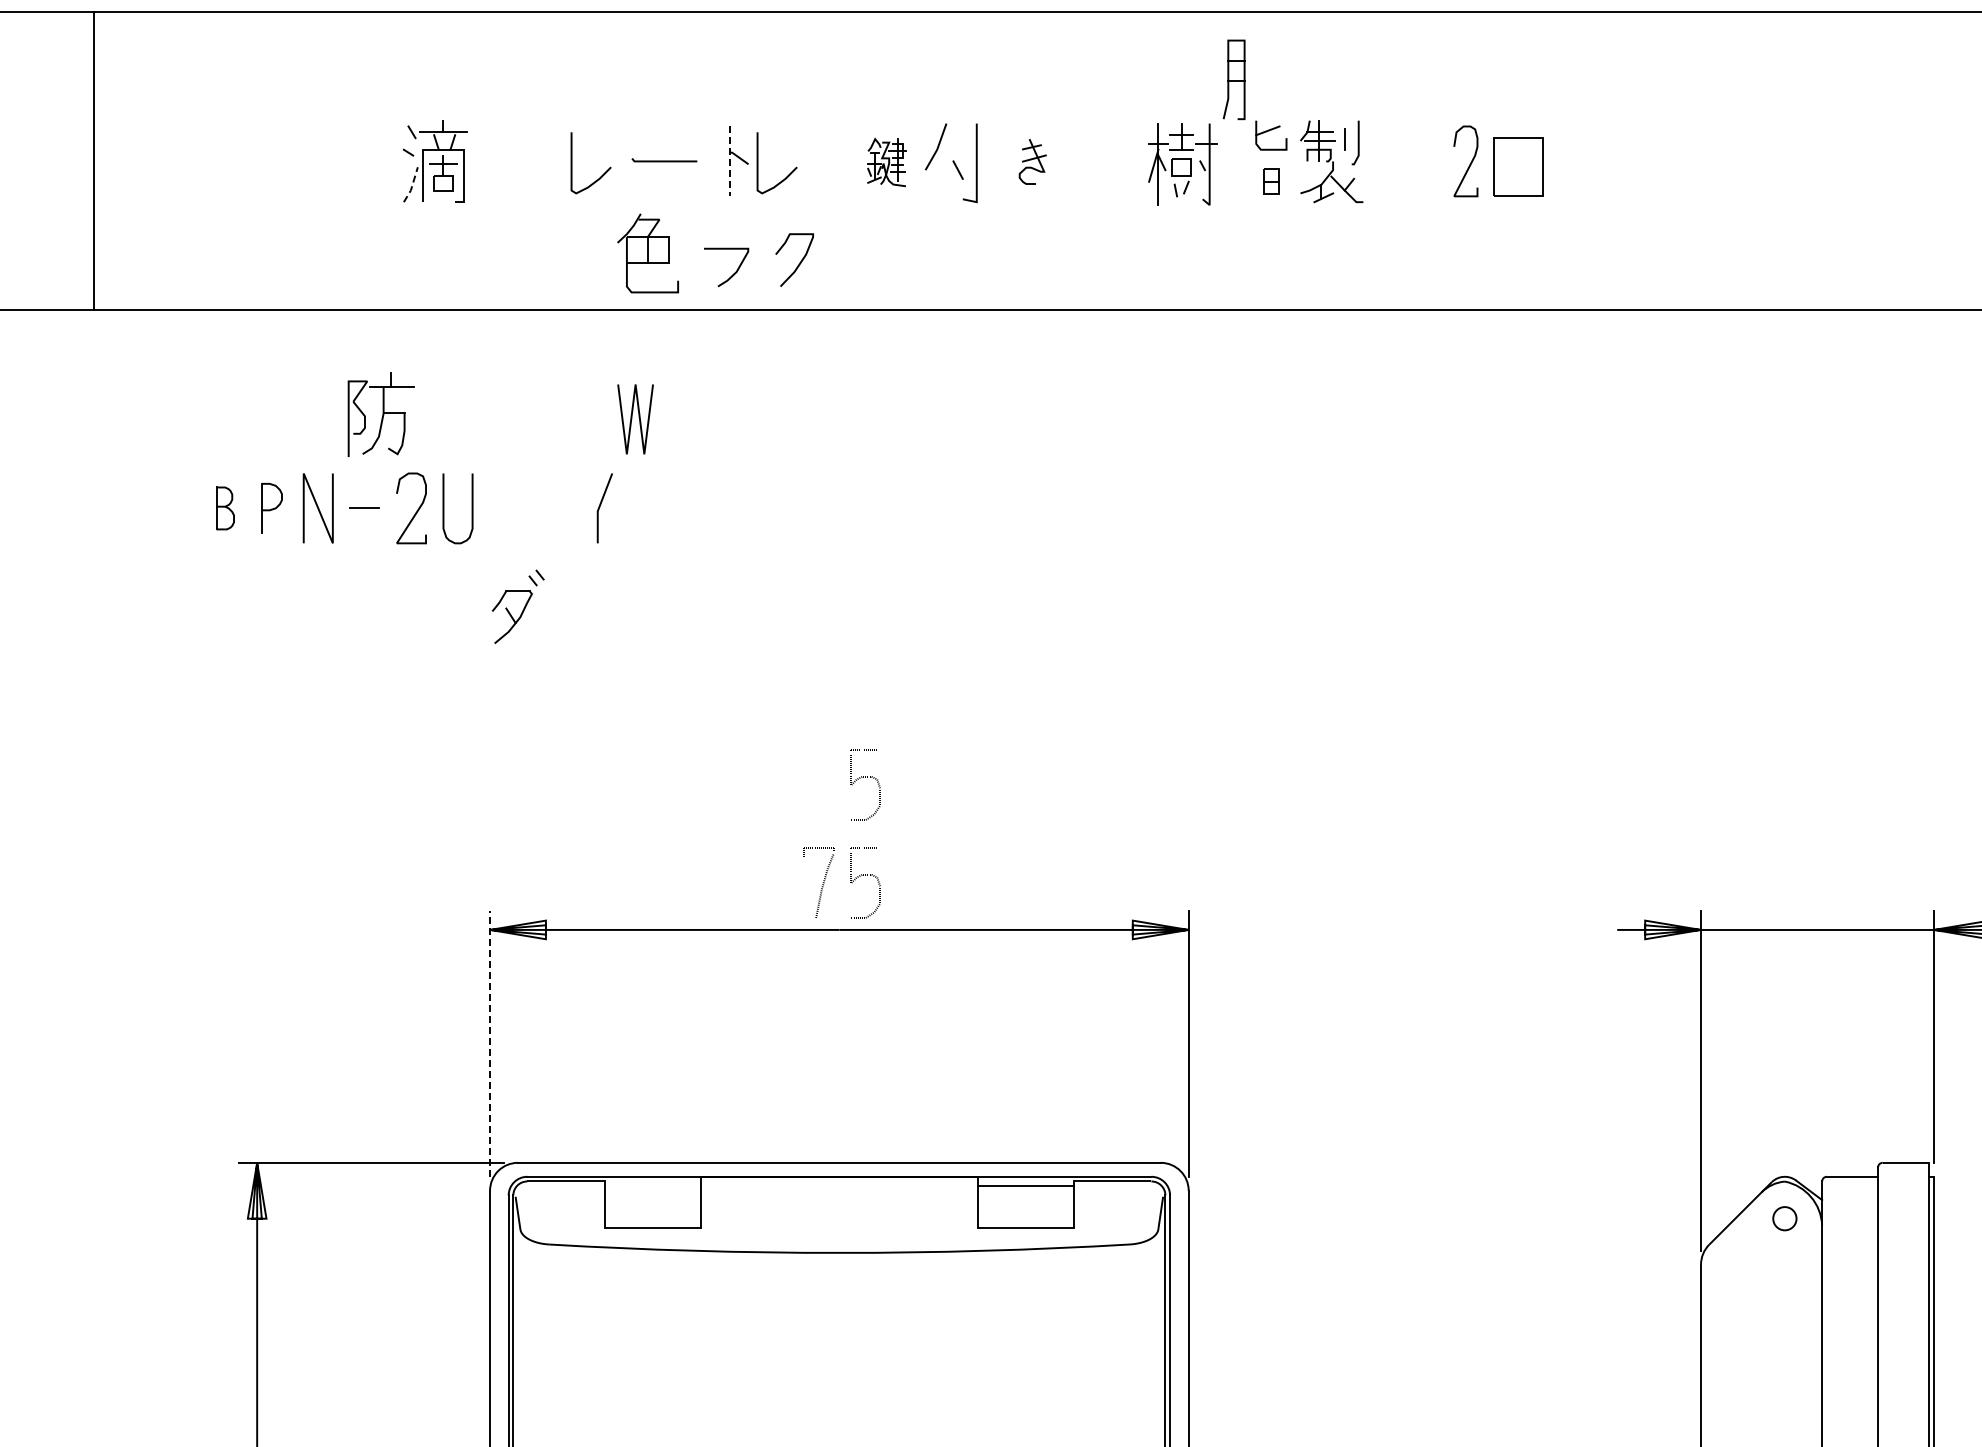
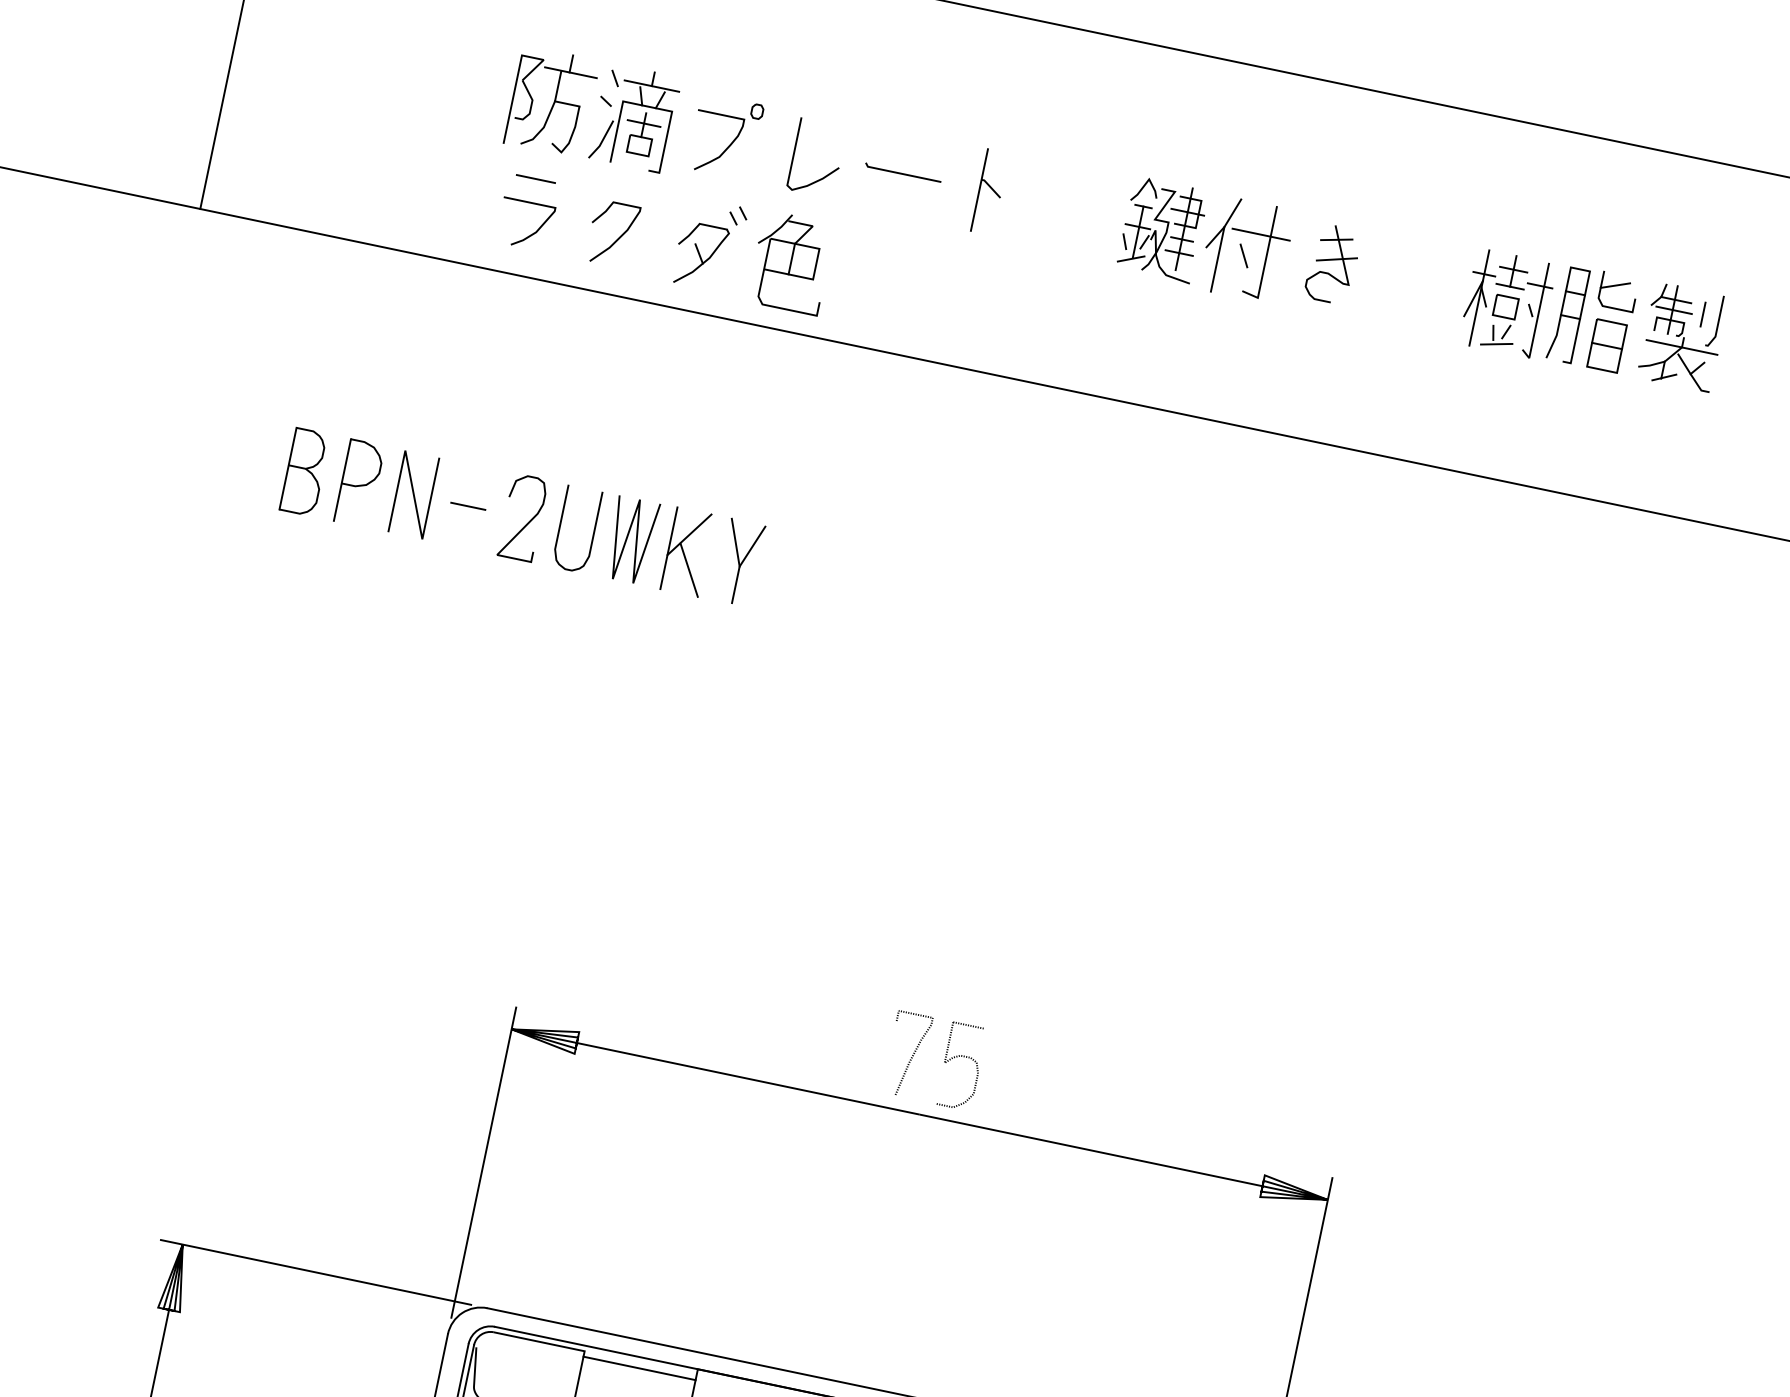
part: (1233, 79) -> (1567, 314), moved
line: (968, 149) -> (1261, 234), added
line: (729, 161) -> (978, 190), dashed -> solid
part: (1032, 161) -> (1332, 263), size x1.43
part: (886, 162) -> (1162, 229), size x1.67
part: (517, 165) -> (730, 142), added
line: (1332, 170) -> (1681, 347), added
curve: (788, 174) -> (1044, 219), removed
line: (937, 177) -> (1218, 259), added
part: (1271, 181) -> (1607, 345), size x1.67
line: (412, 185) -> (602, 140), dashed -> solid
line: (1180, 199) -> (1496, 344), added
line: (363, 228) -> (534, 178), added
part: (647, 253) -> (790, 262), moved
curve: (799, 262) -> (617, 237), moved
curve: (733, 273) -> (532, 233), moved
part: (380, 414) -> (551, 101), moved
line: (632, 419) -> (627, 539), moved
line: (590, 492) -> (735, 542), added
part: (271, 507) -> (359, 482), size x1.43
part: (225, 508) -> (305, 472), size x1.67
part: (552, 508) -> (687, 552), added
part: (518, 606) -> (710, 244), moved
part: (865, 777) -> (987, 942), removed
line: (490, 1044) -> (484, 1163), dashed -> solid
line: (653, 1186) -> (639, 1368), added

